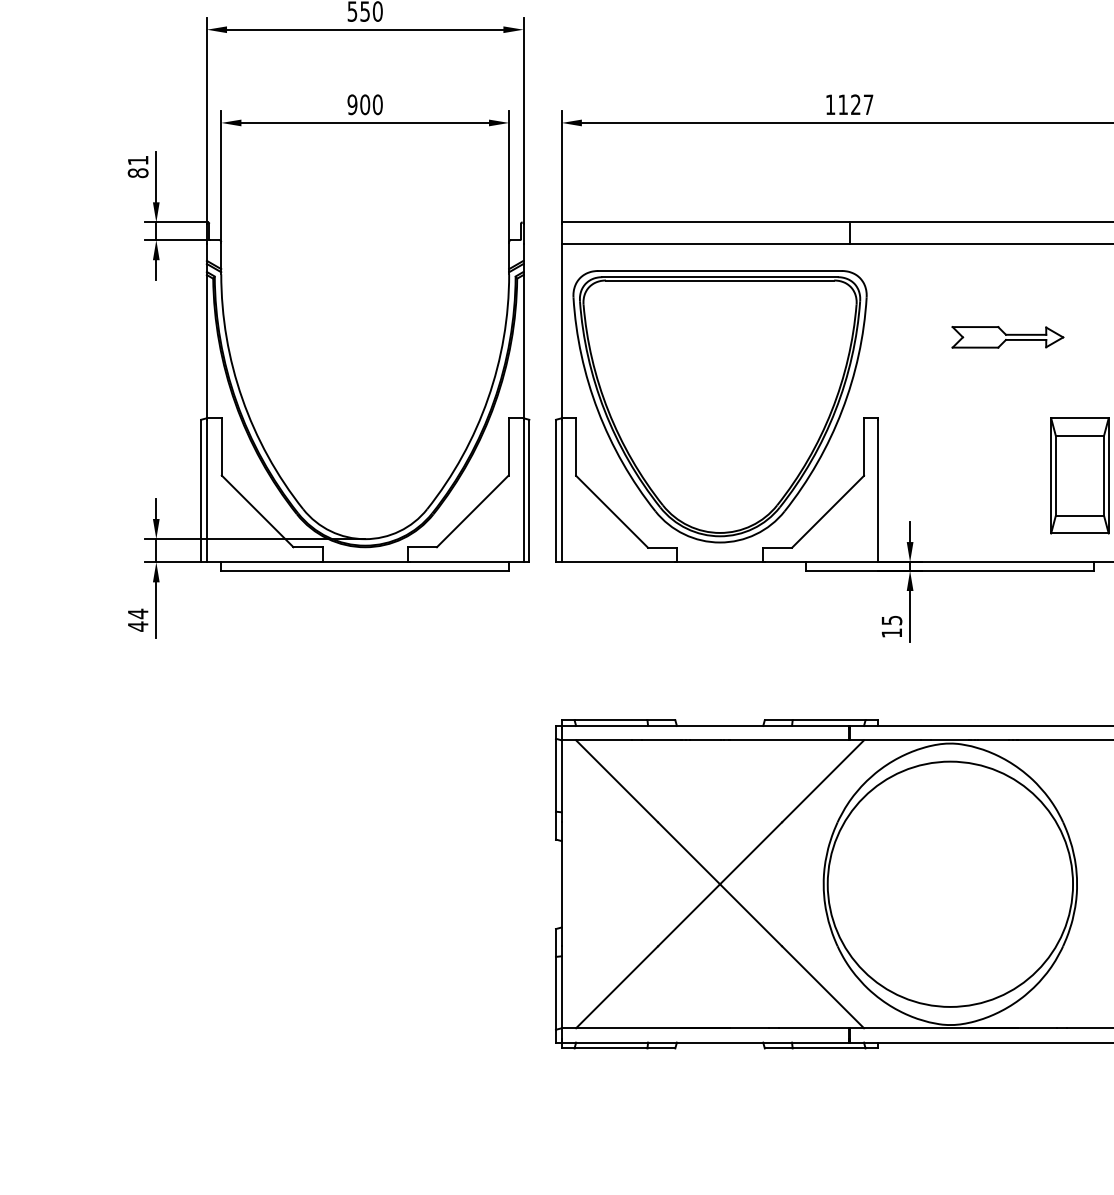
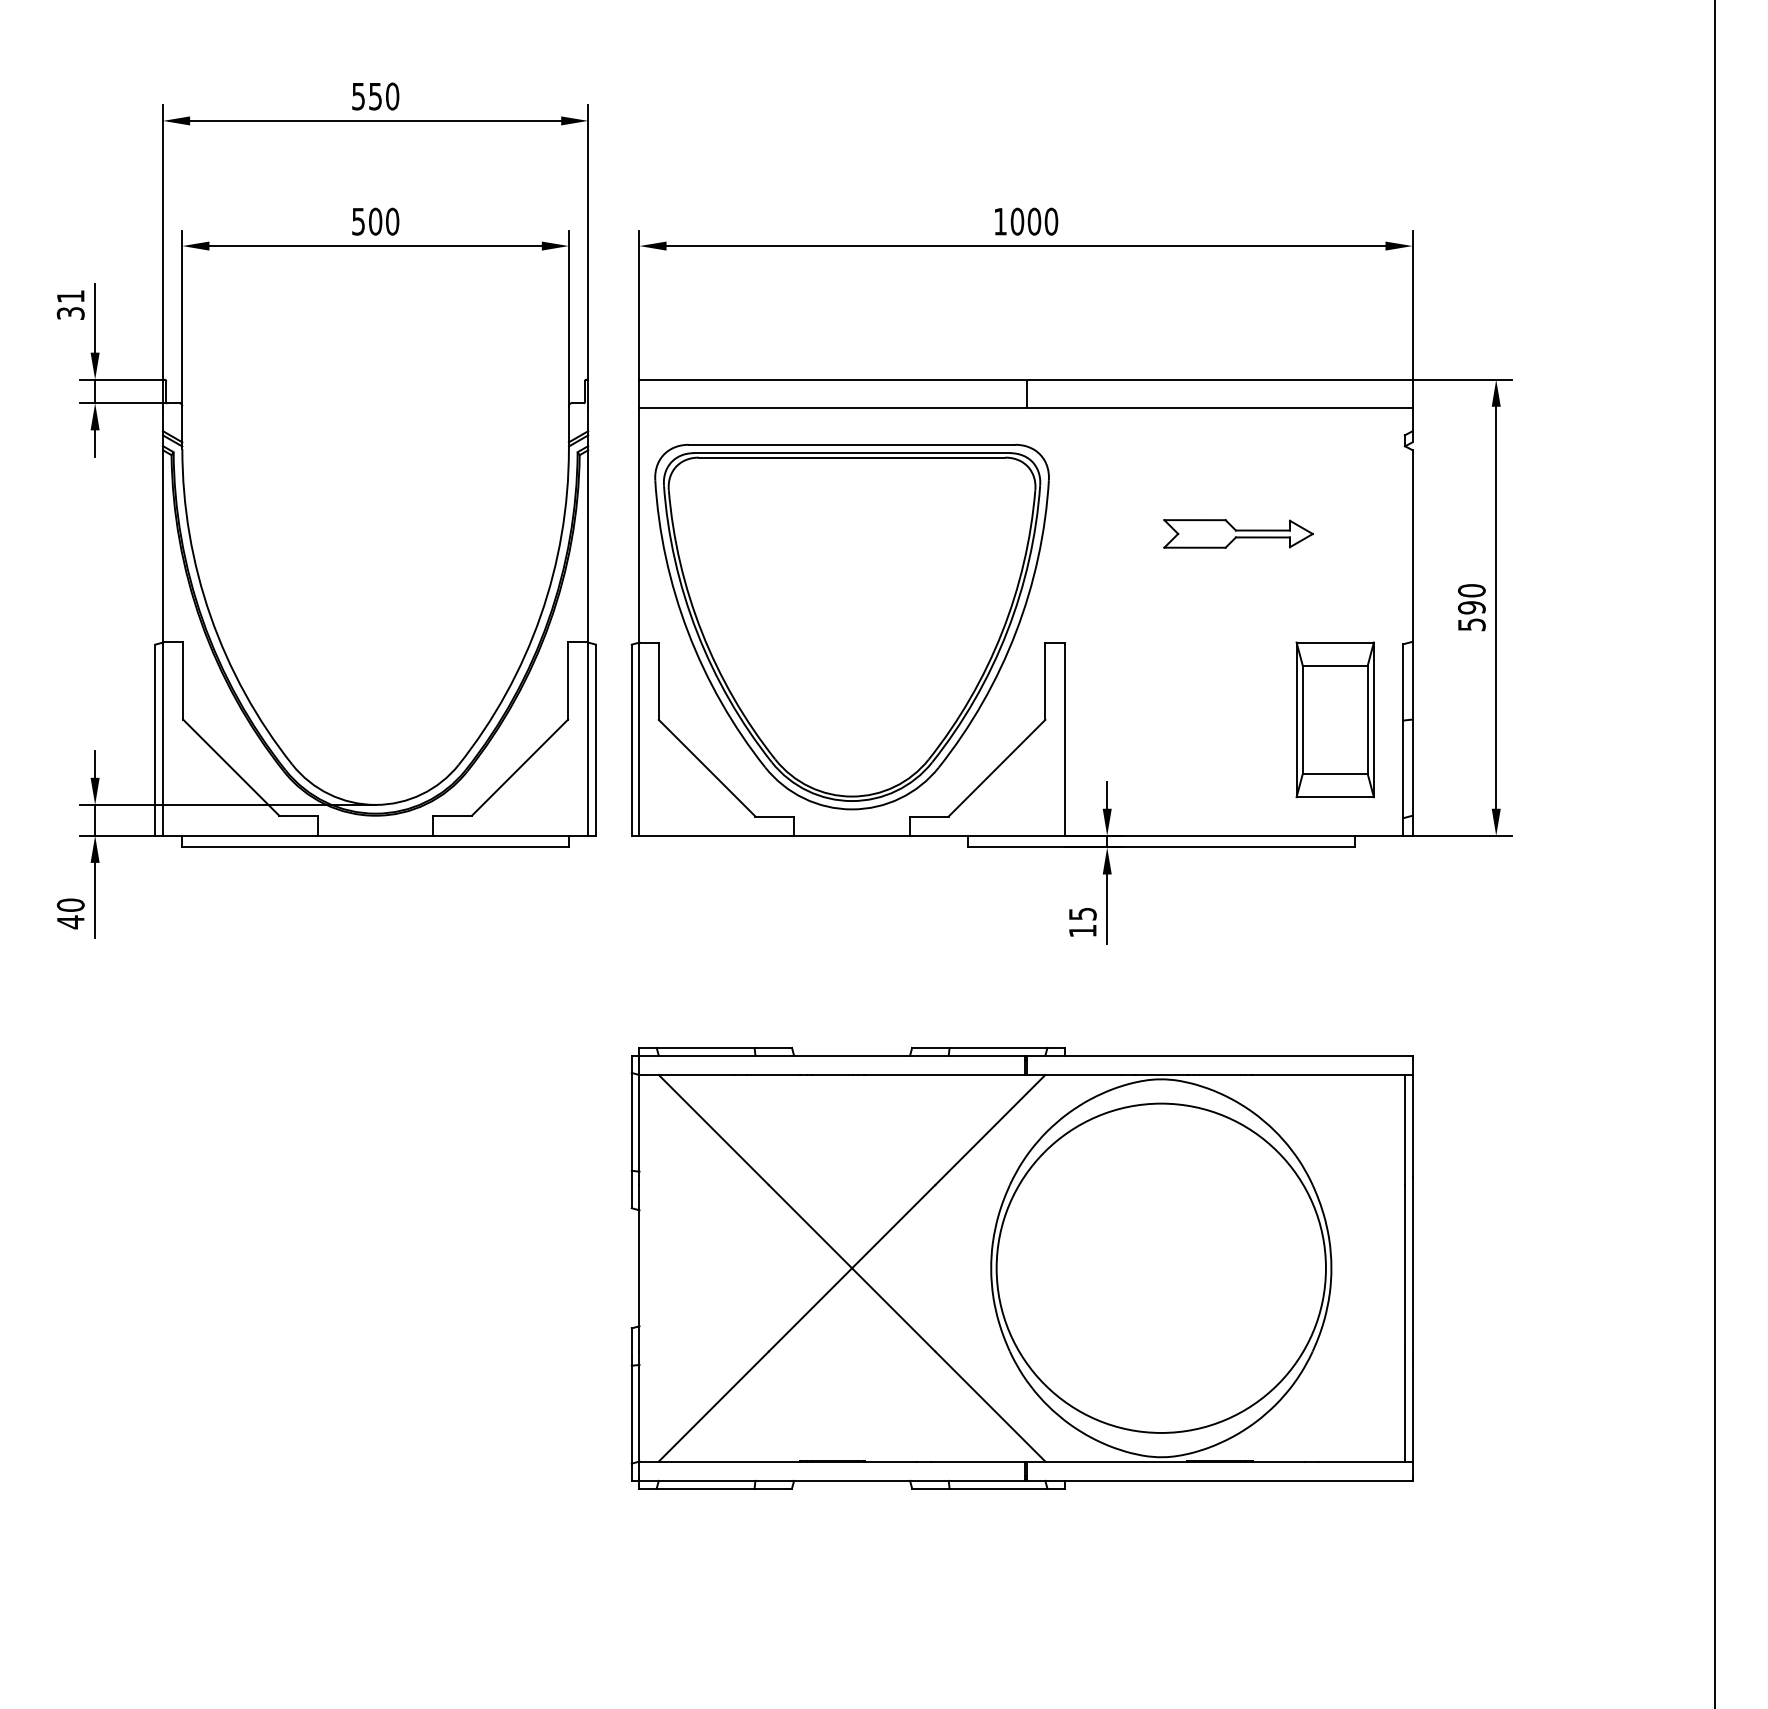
text: (352, 104) -> (358, 221), 900 -> 500
text: (855, 104) -> (1034, 221), 1127 -> 1000
text: (137, 173) -> (70, 313), 81 -> 31
text: (137, 614) -> (70, 905), 44 -> 40

